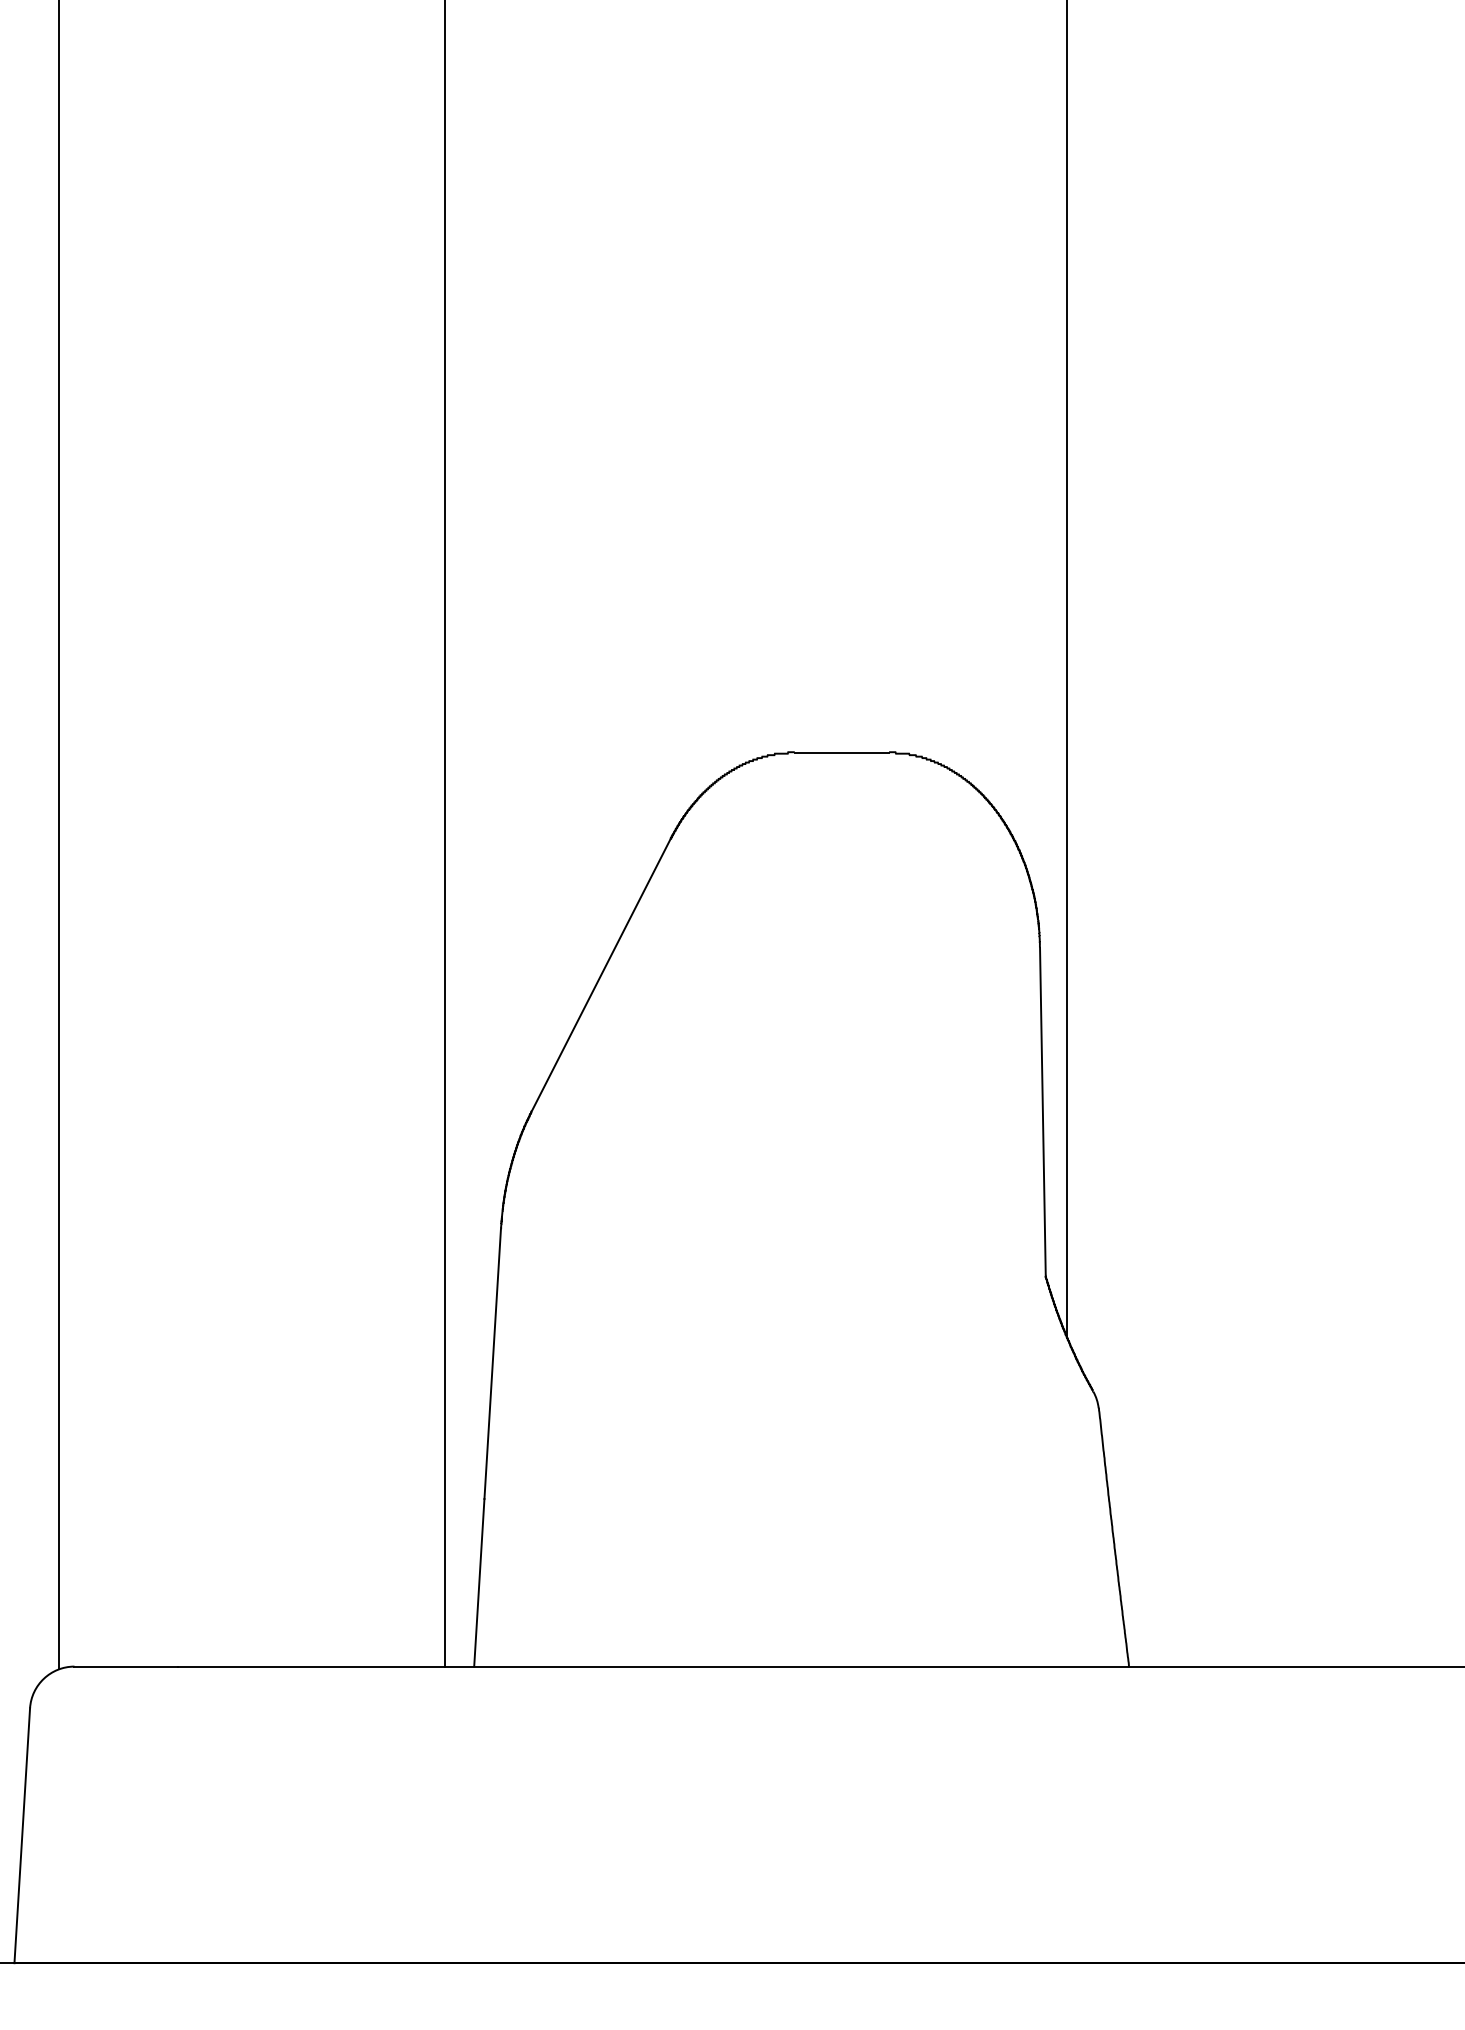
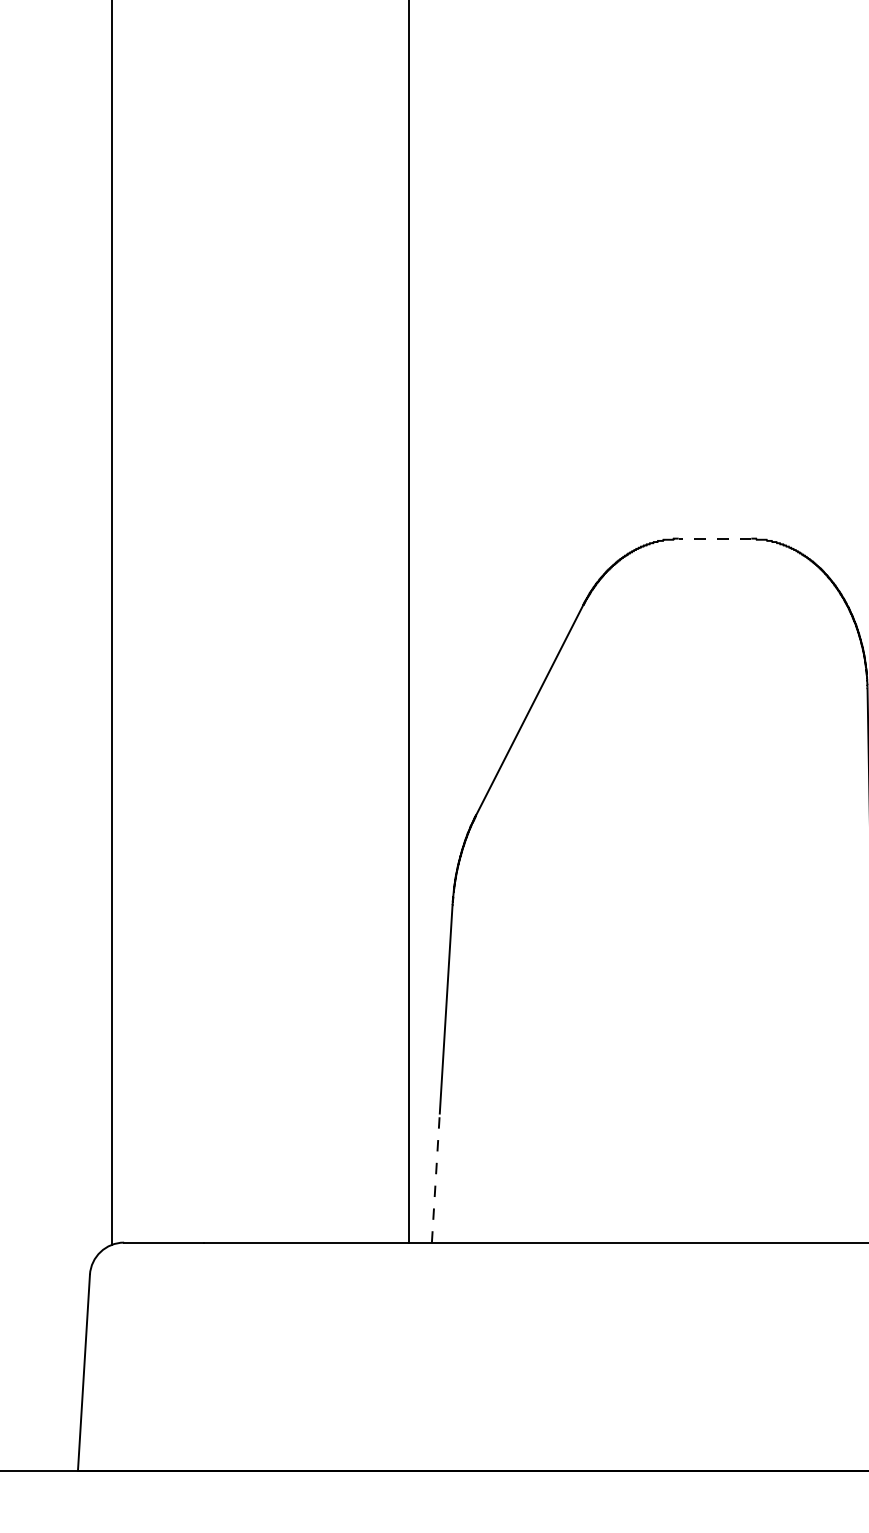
line: (841, 752) -> (714, 538), solid -> dashed
line: (479, 1582) -> (435, 1177), solid -> dashed

